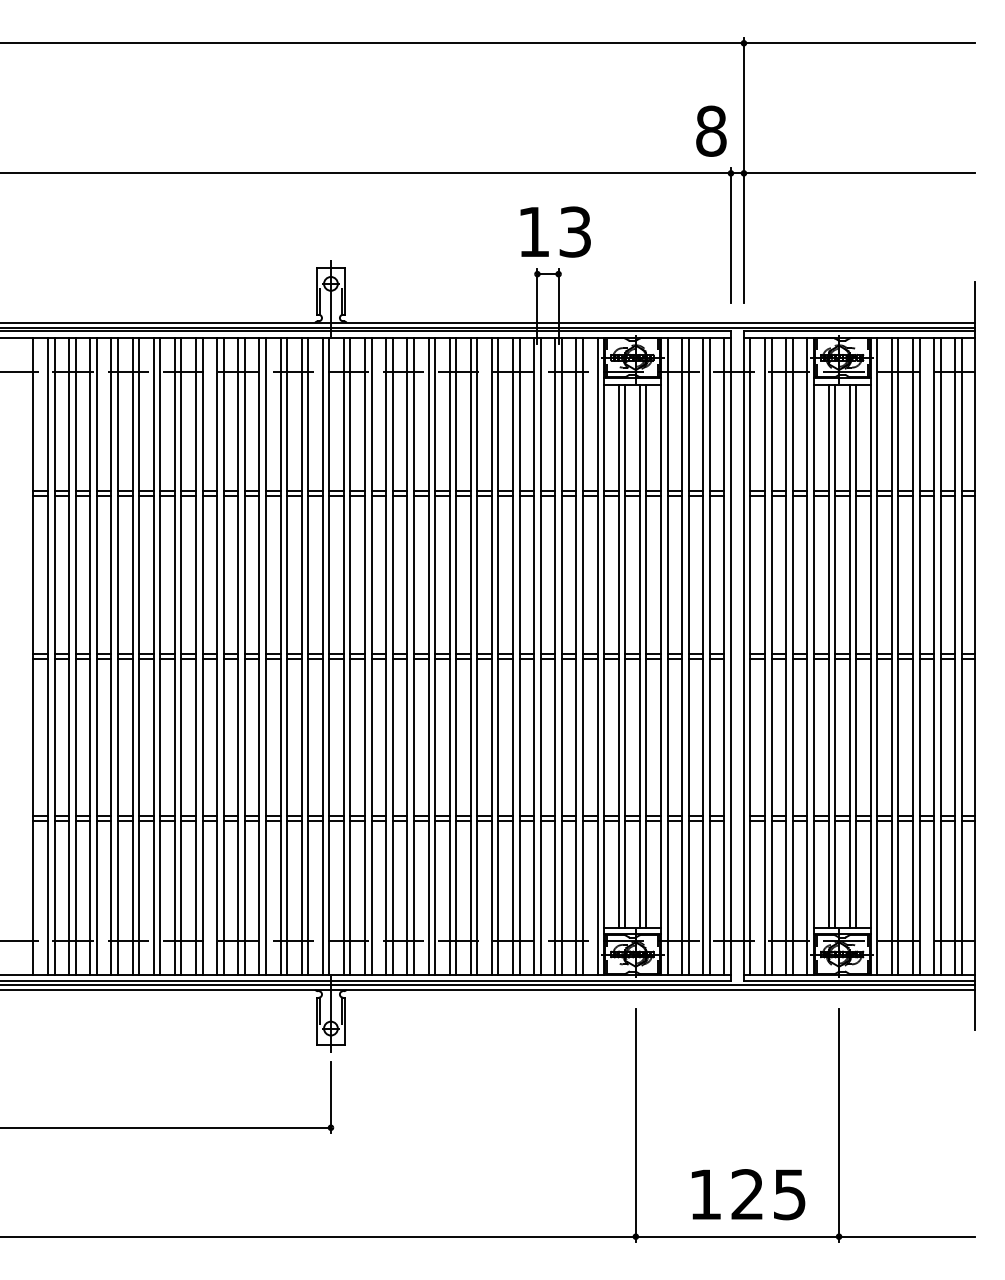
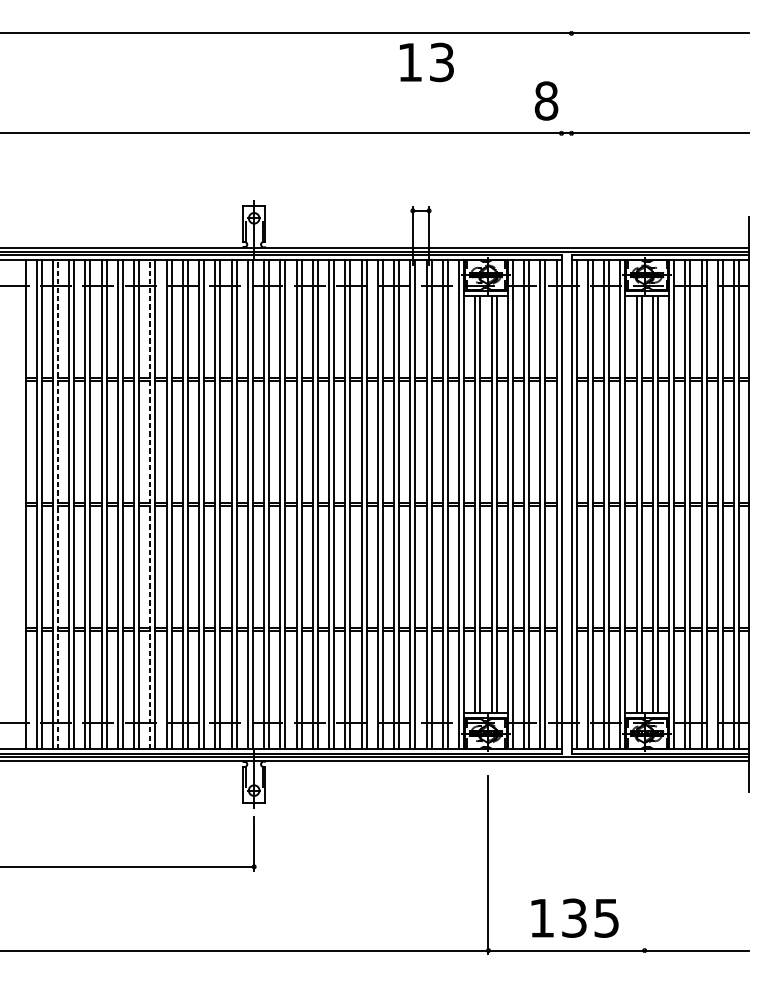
line: (743, 170) -> (571, 131), removed
text: (555, 231) -> (426, 62), moved
line: (730, 235) -> (561, 181), removed
line: (75, 656) -> (57, 504), solid -> dashed
line: (196, 656) -> (150, 504), solid -> dashed
line: (839, 1125) -> (644, 865), removed
text: (747, 1194) -> (574, 918), 125 -> 135

